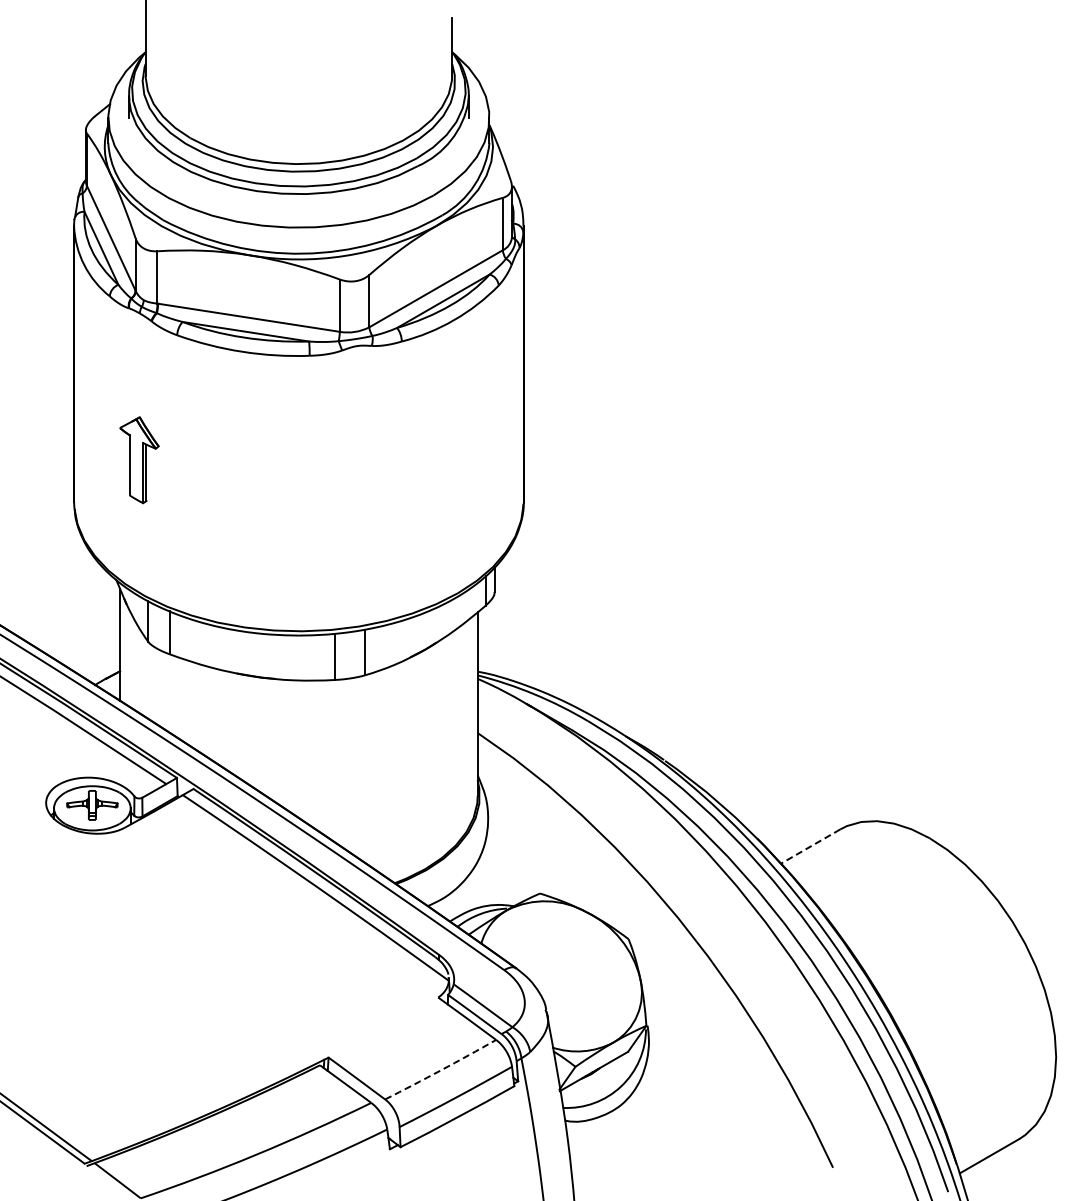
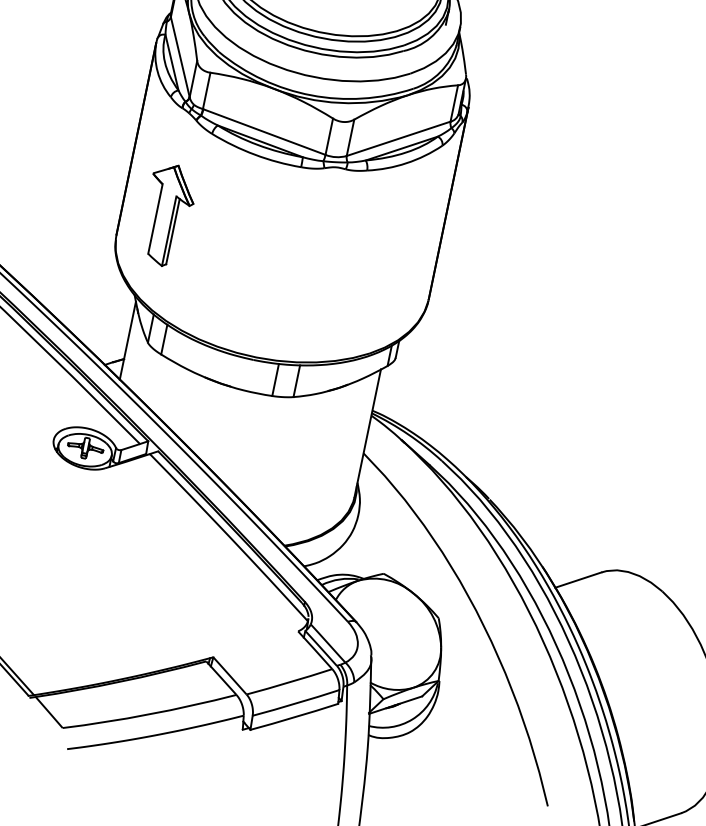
part: (139, 459) -> (168, 214), size x1.67
line: (810, 846) -> (578, 580), dashed -> solid
arc: (441, 1070) -> (289, 682), dashed -> solid

